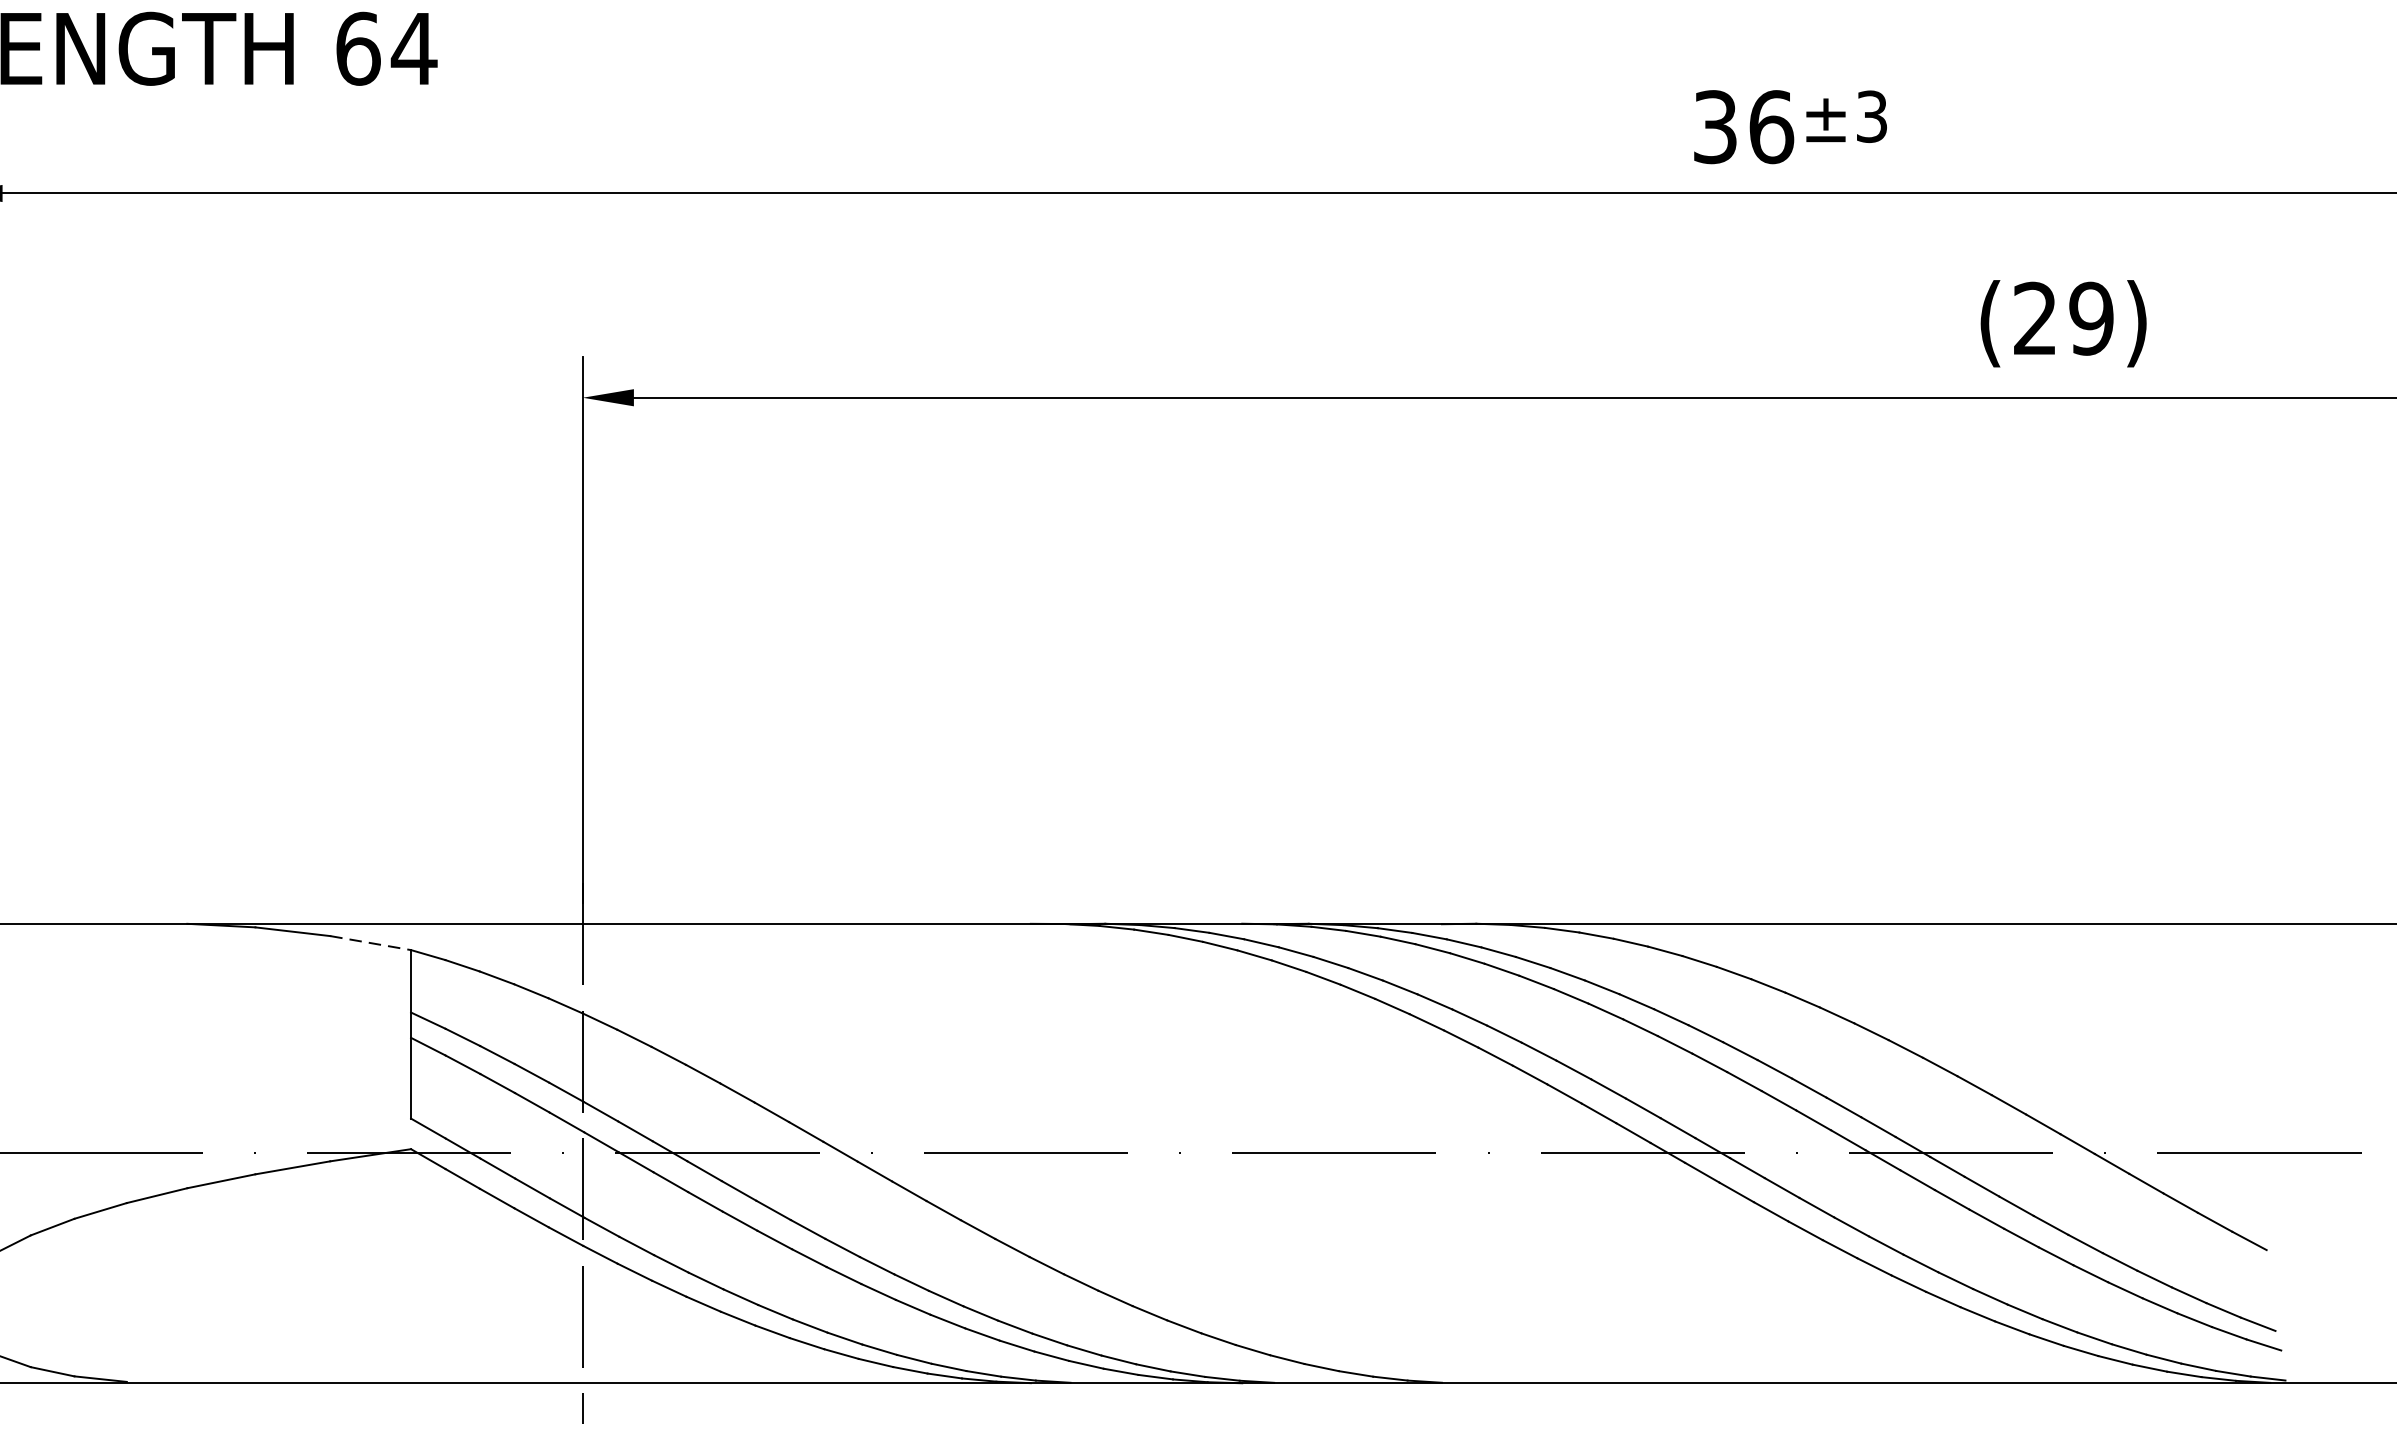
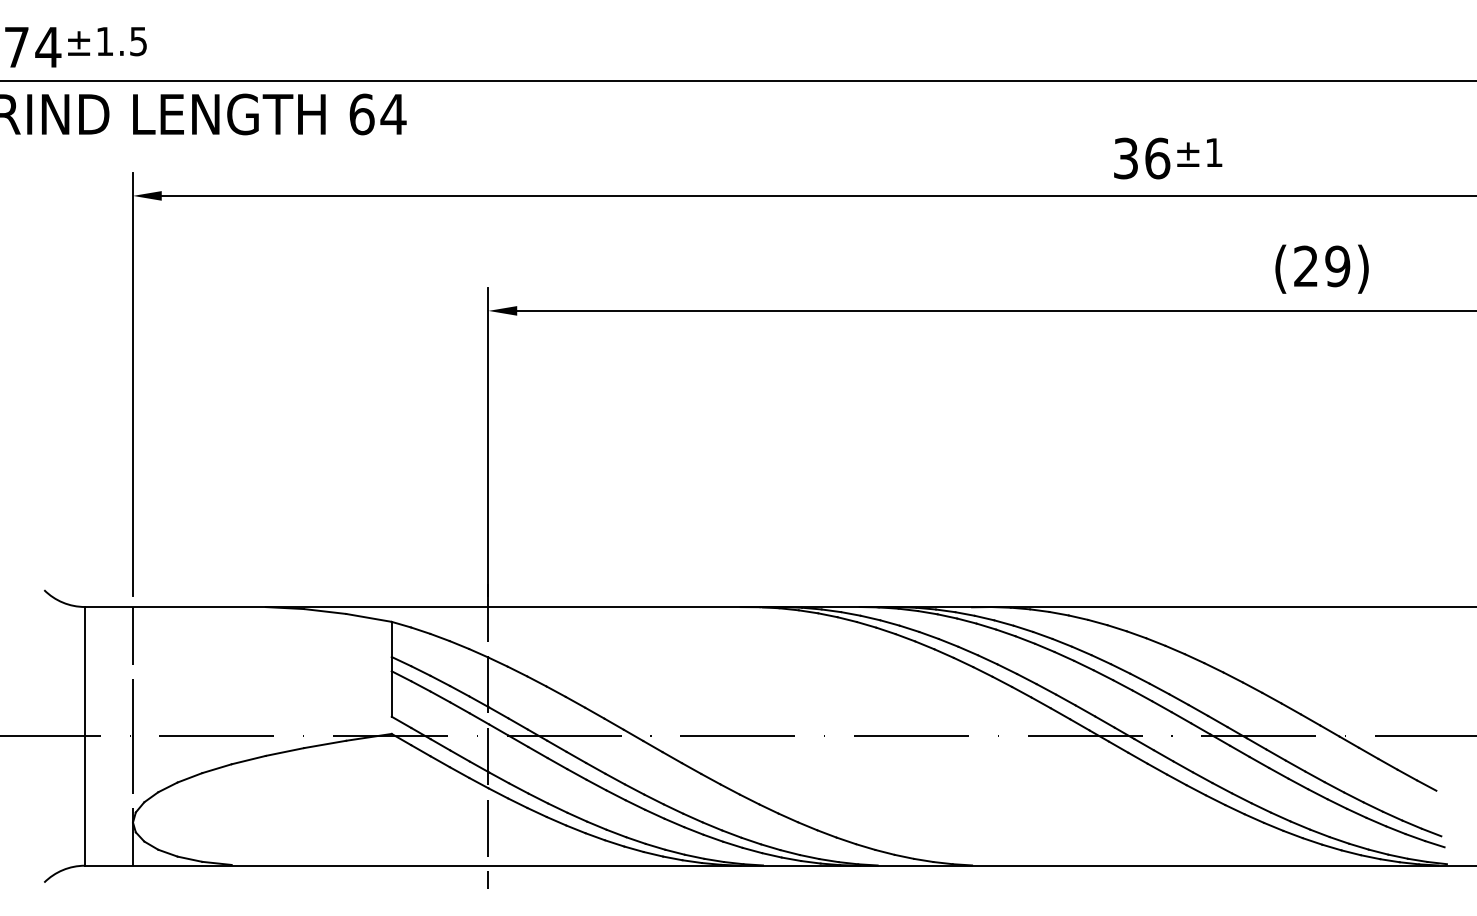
text: (1870, 116) -> (1213, 152), ±3 -> ±1
line: (371, 944) -> (369, 618), dashed -> solid

